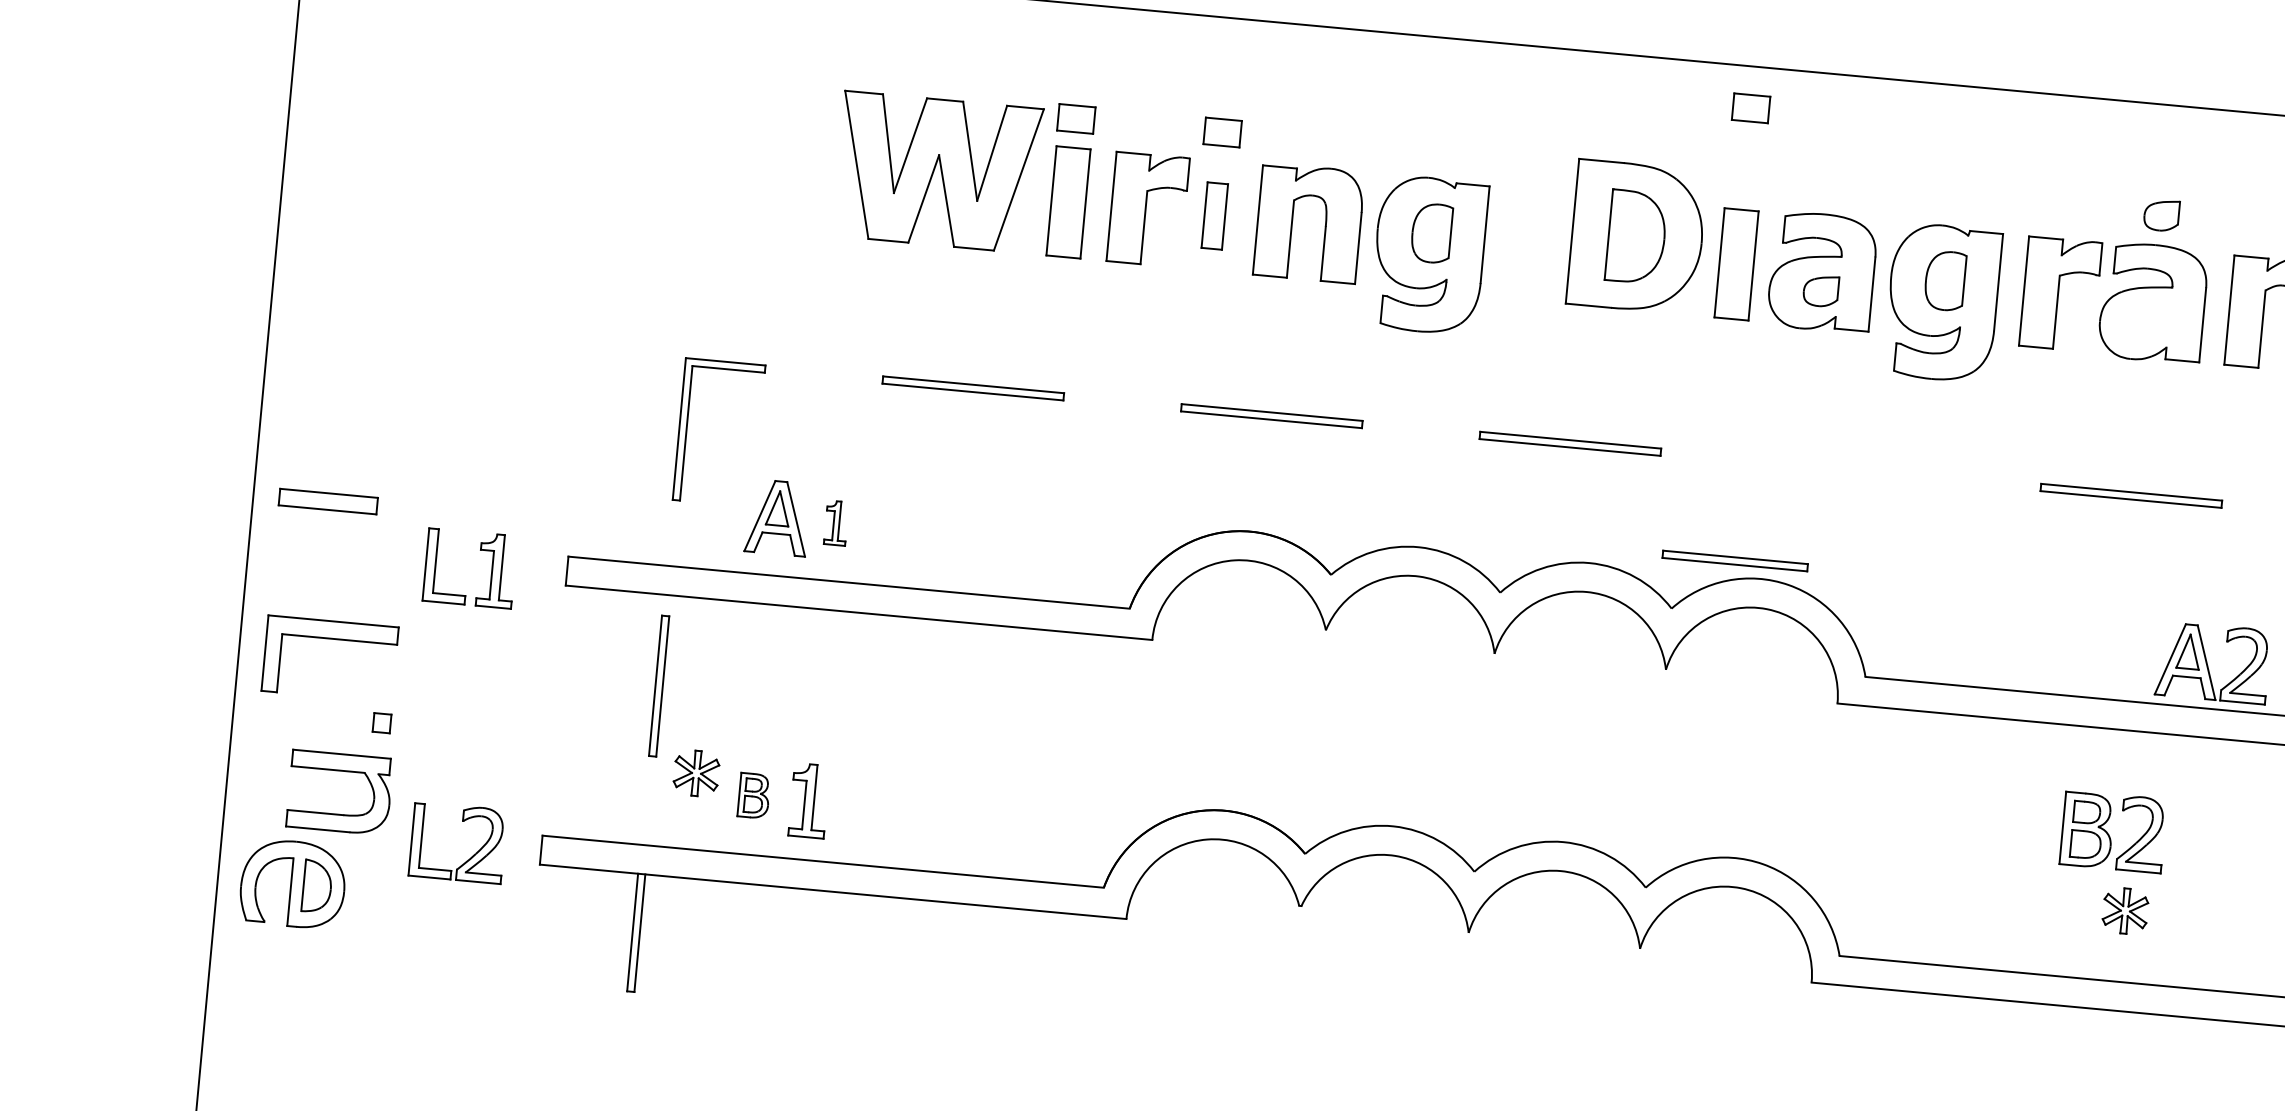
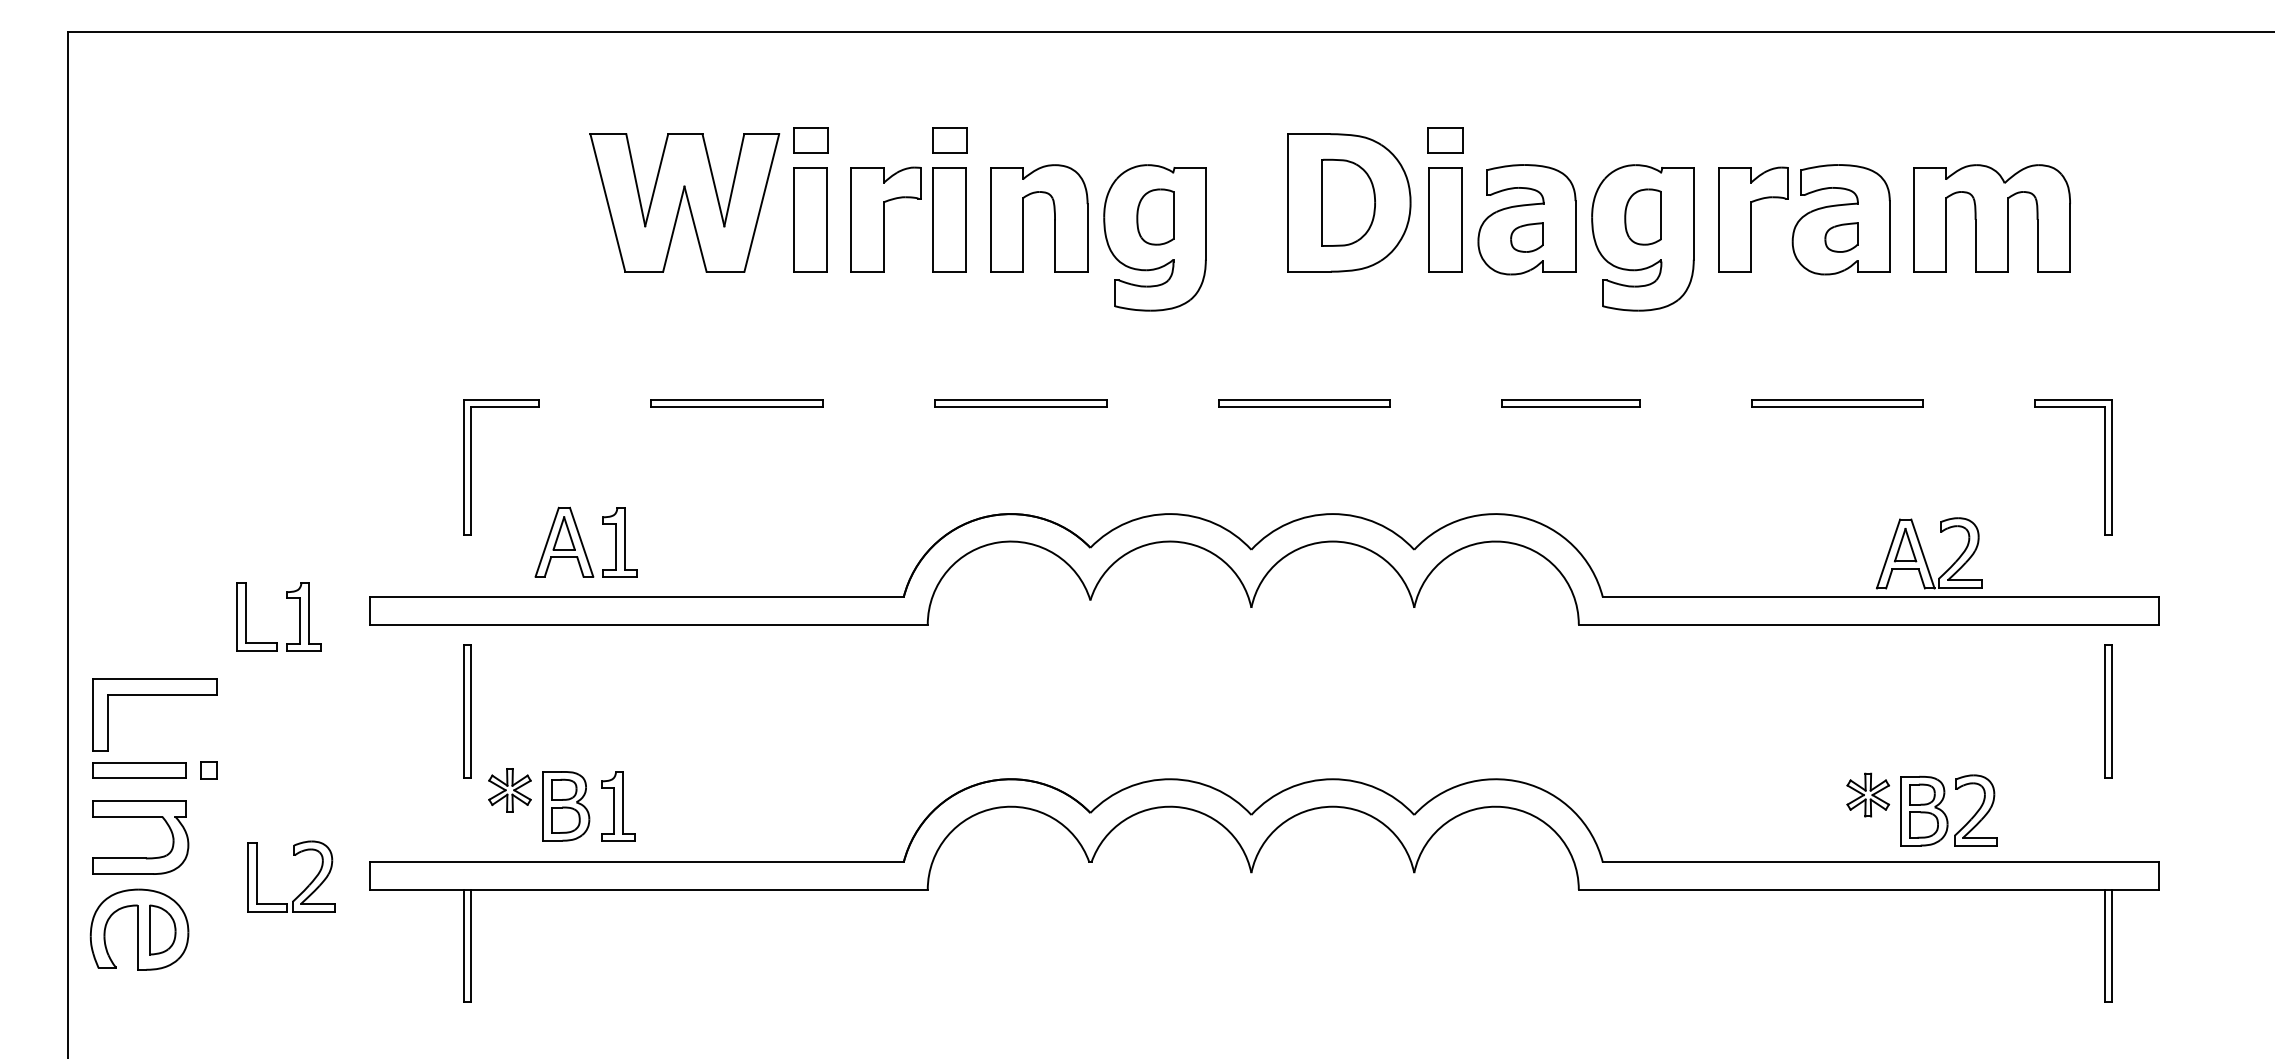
part: (1751, 108) -> (1445, 140), moved
part: (1214, 215) -> (949, 219), size x1.67
part: (2161, 215) -> (1841, 237), moved
part: (328, 501) -> (139, 770), moved
part: (835, 523) -> (619, 542), size x1.67
part: (1734, 561) -> (1570, 403), moved
part: (341, 771) -> (140, 817), moved
part: (754, 796) -> (566, 806), size x1.67
part: (2112, 831) -> (1948, 810), moved

